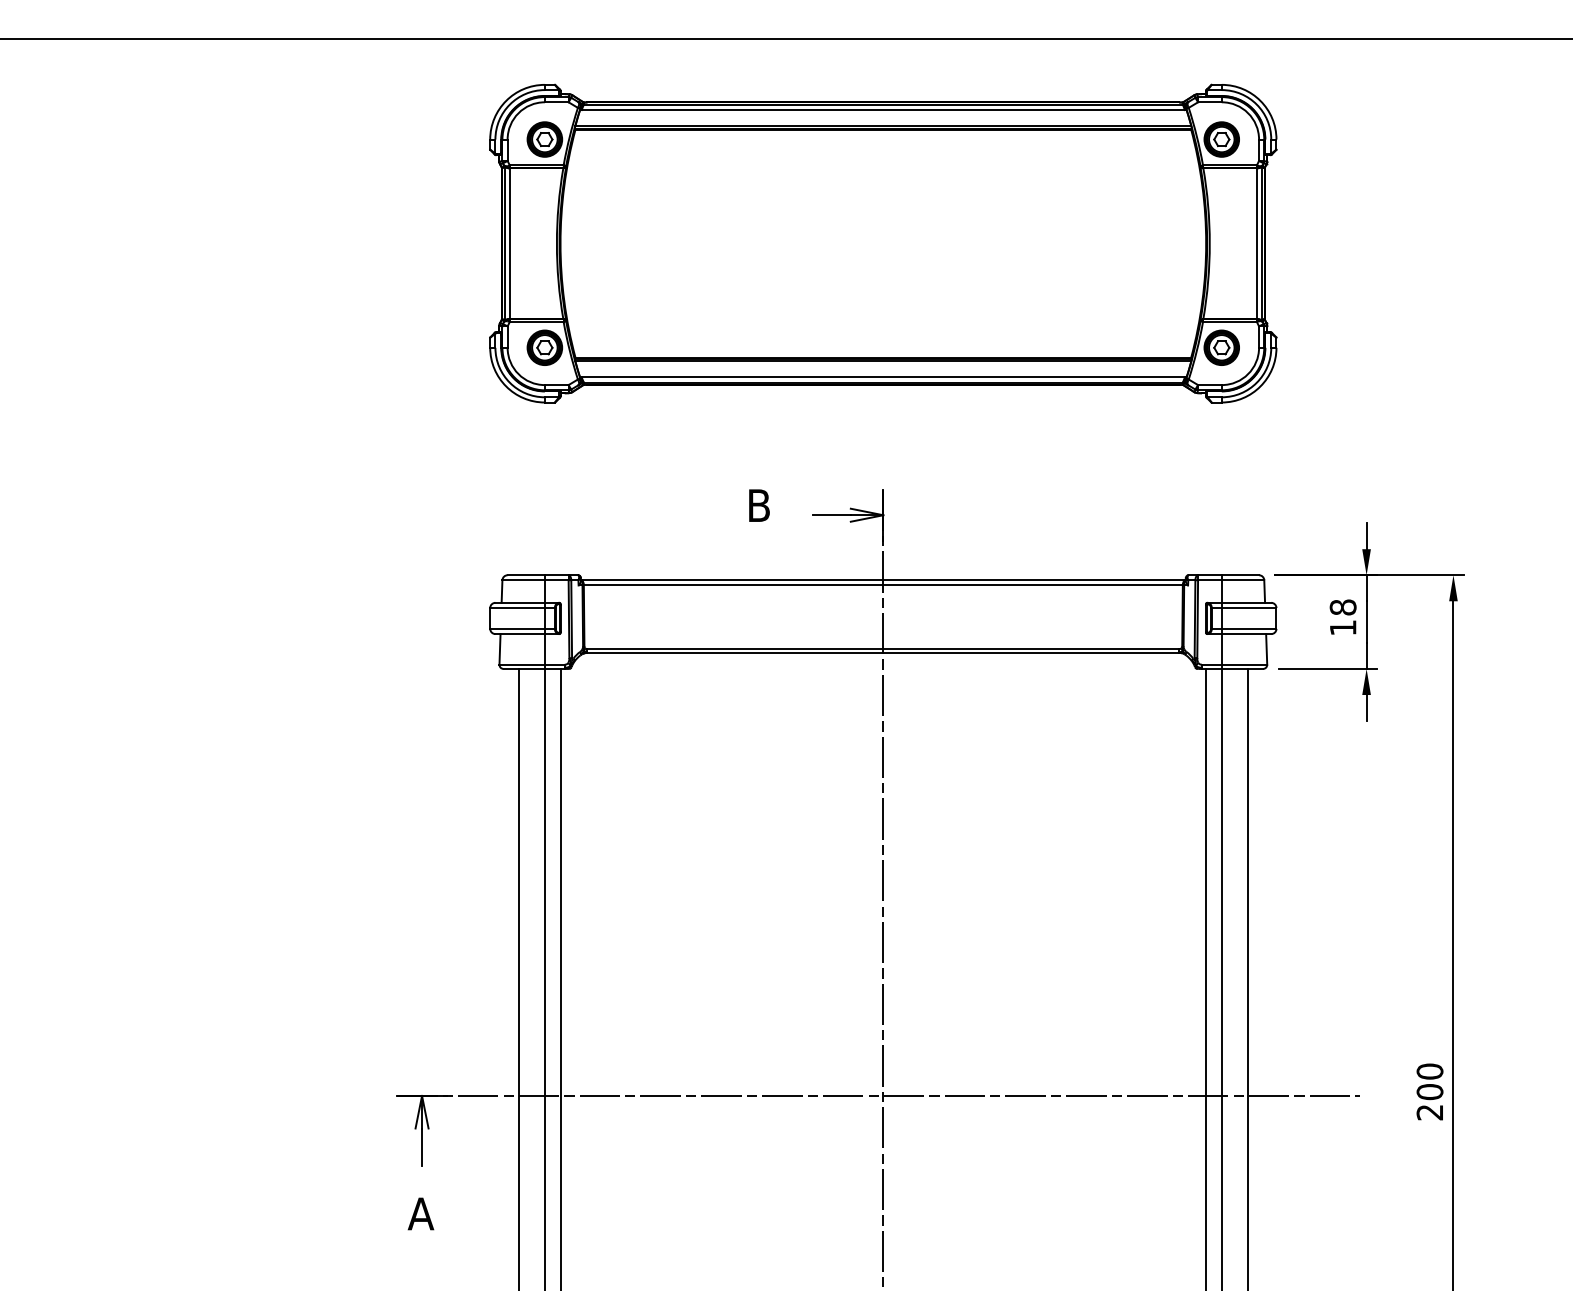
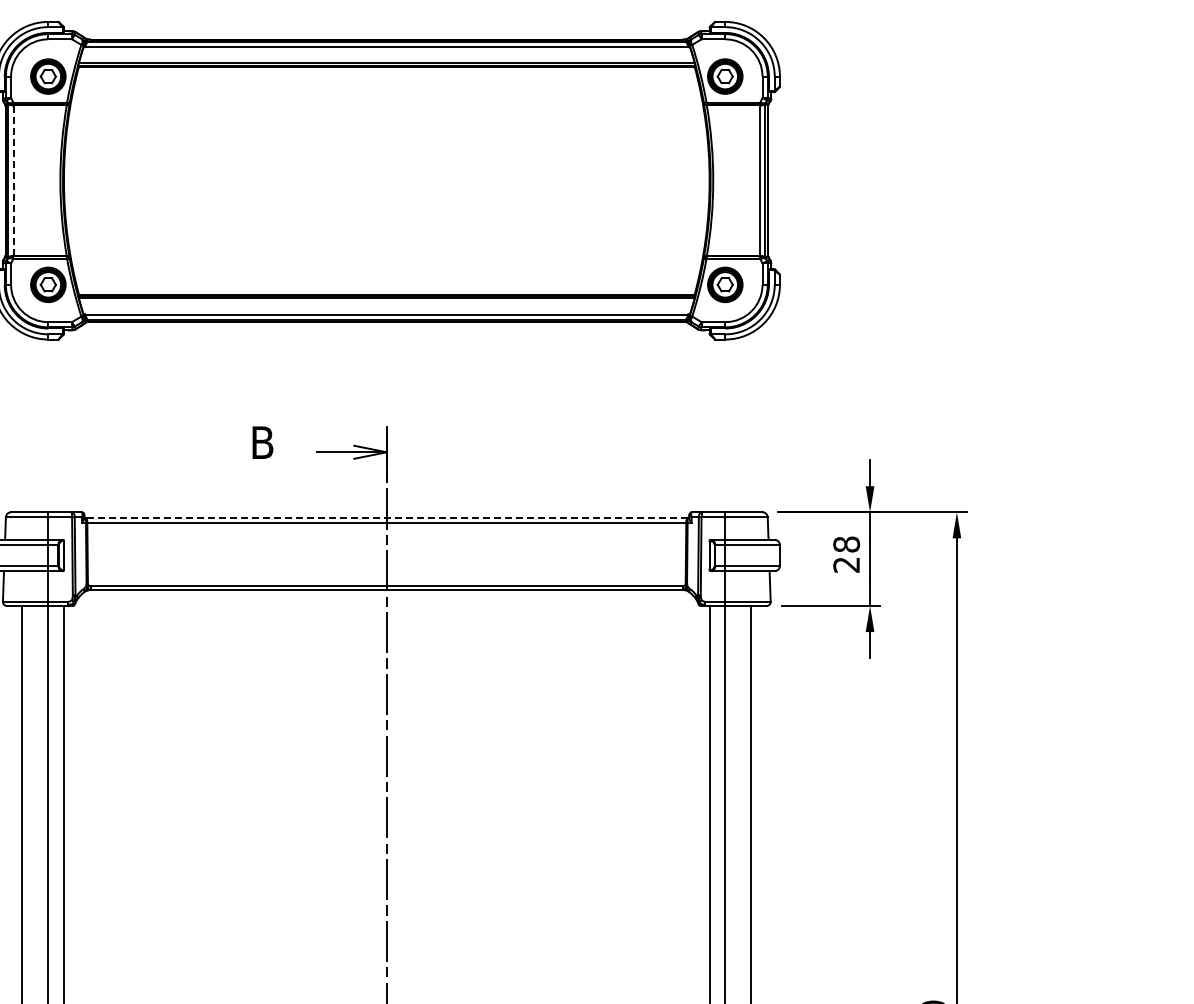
line: (510, 243) -> (13, 180), solid -> dashed
line: (883, 580) -> (386, 517), solid -> dashed
text: (1342, 627) -> (845, 564), 18 -> 28

